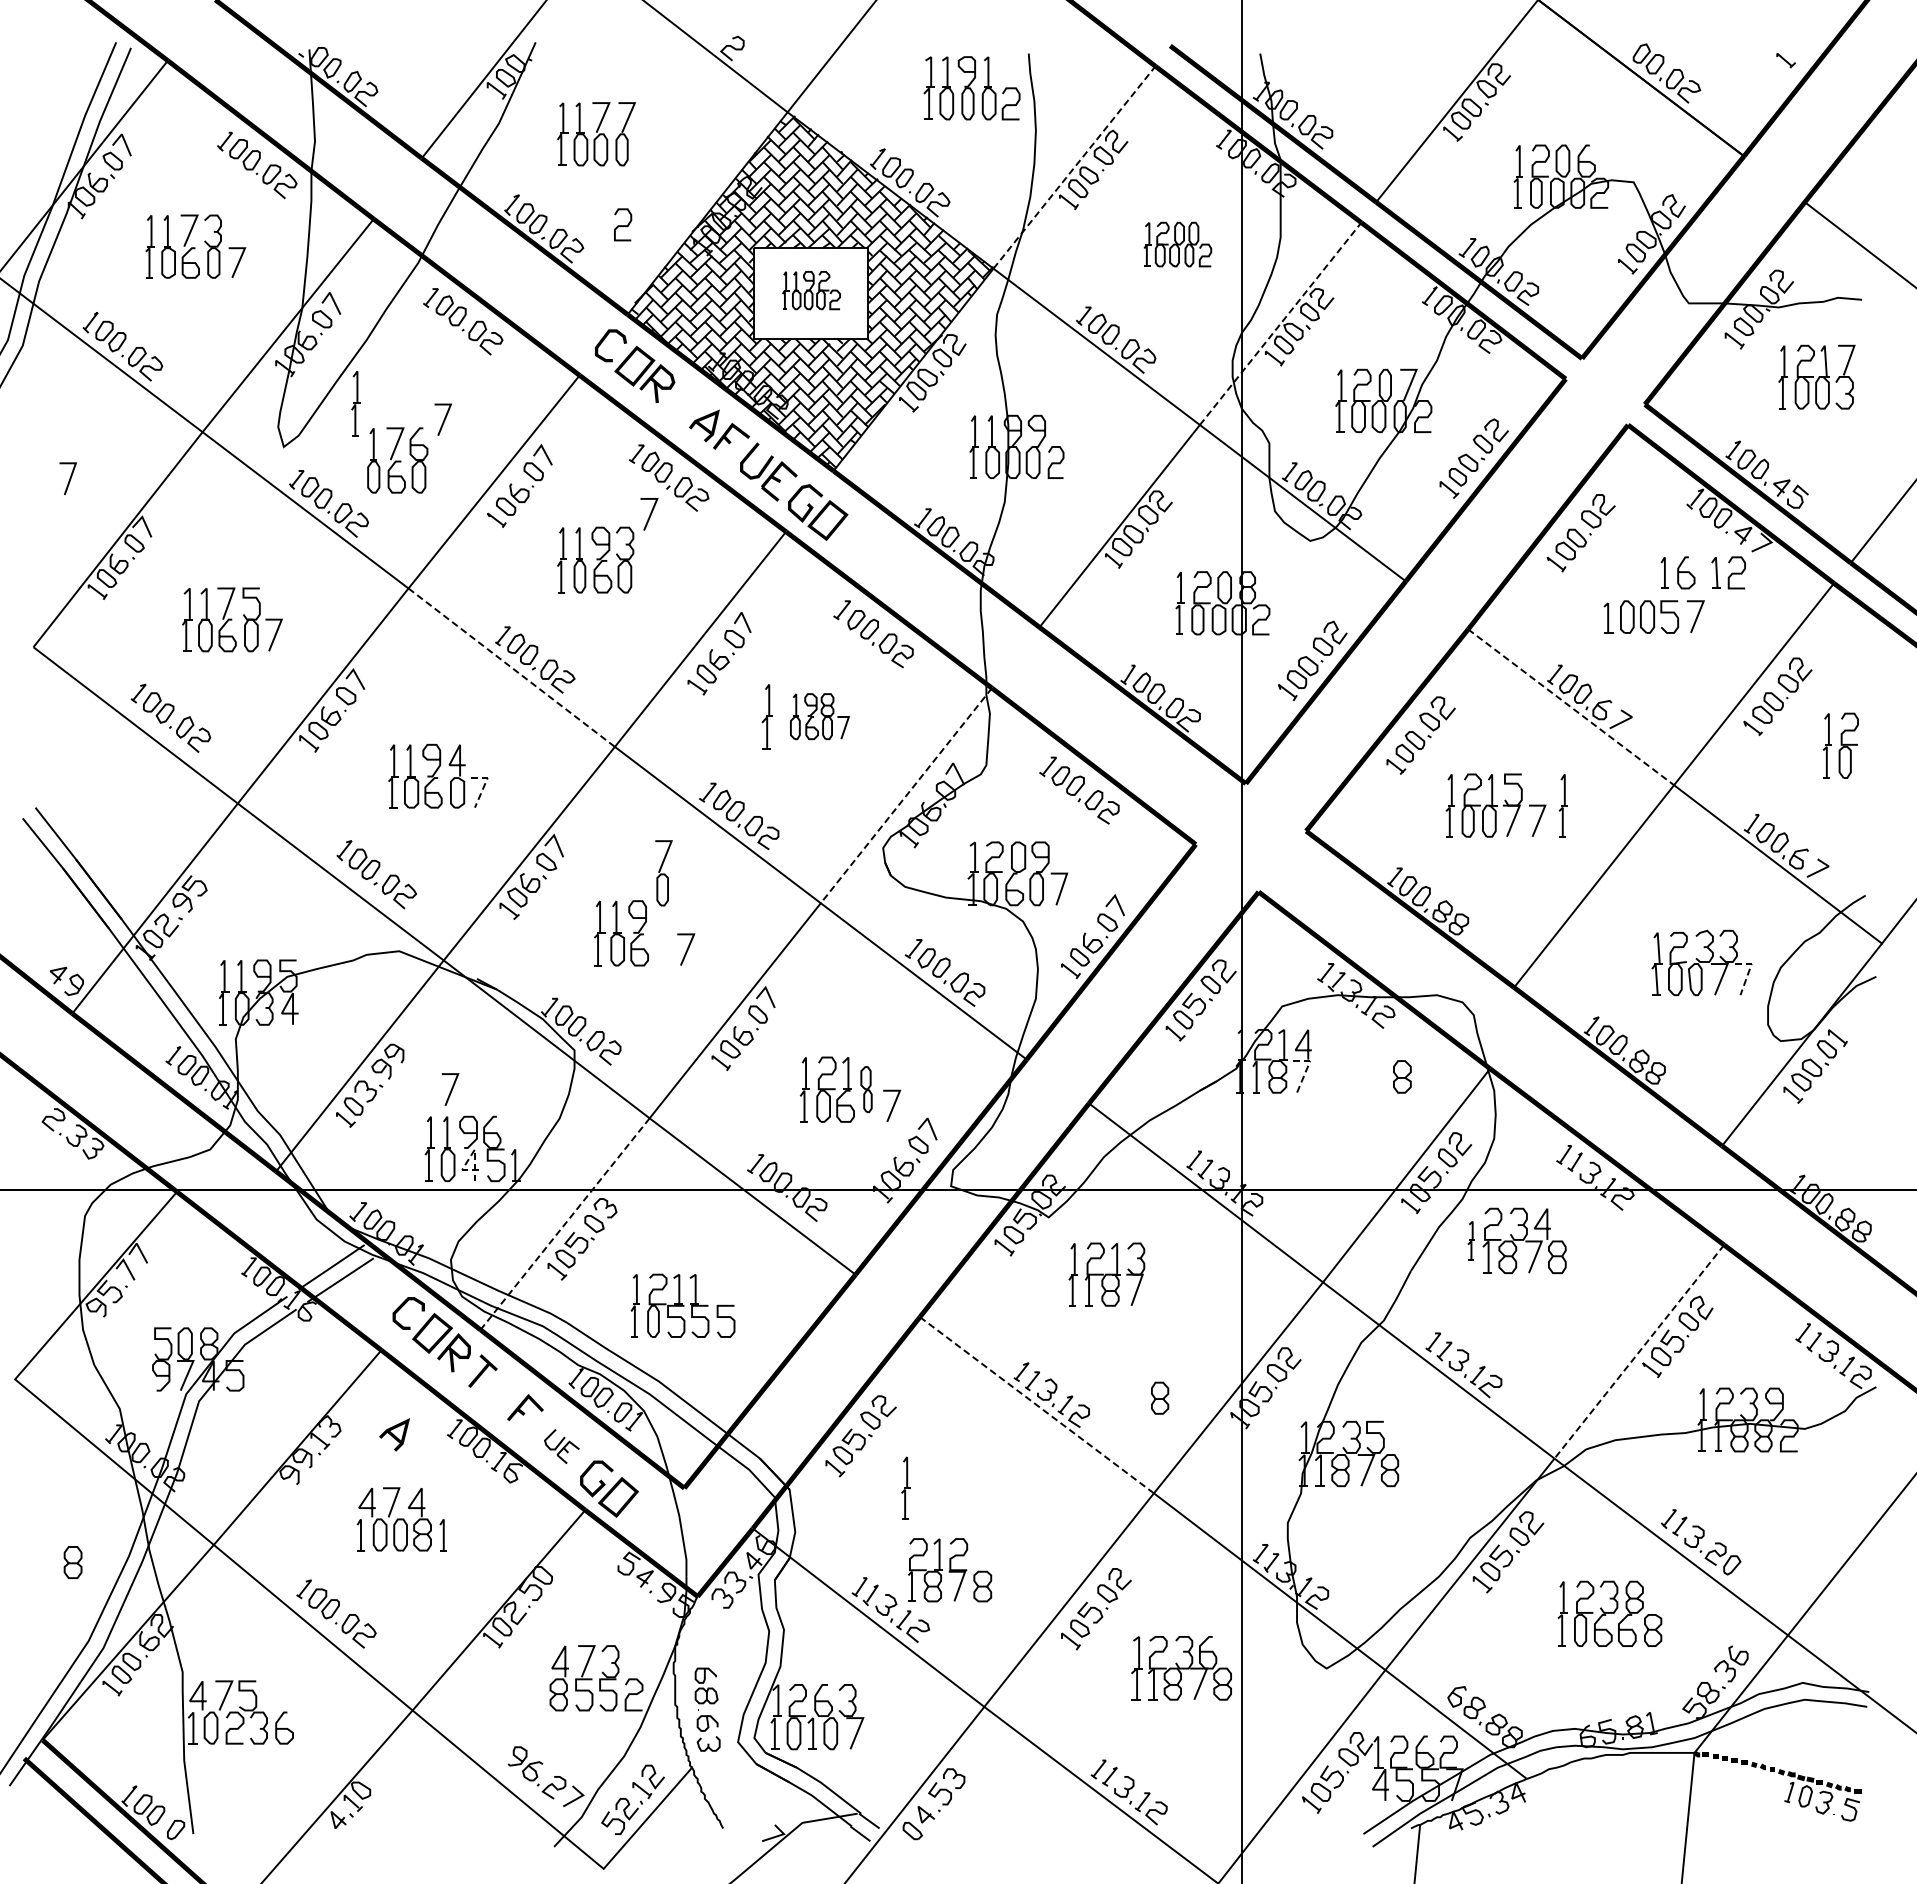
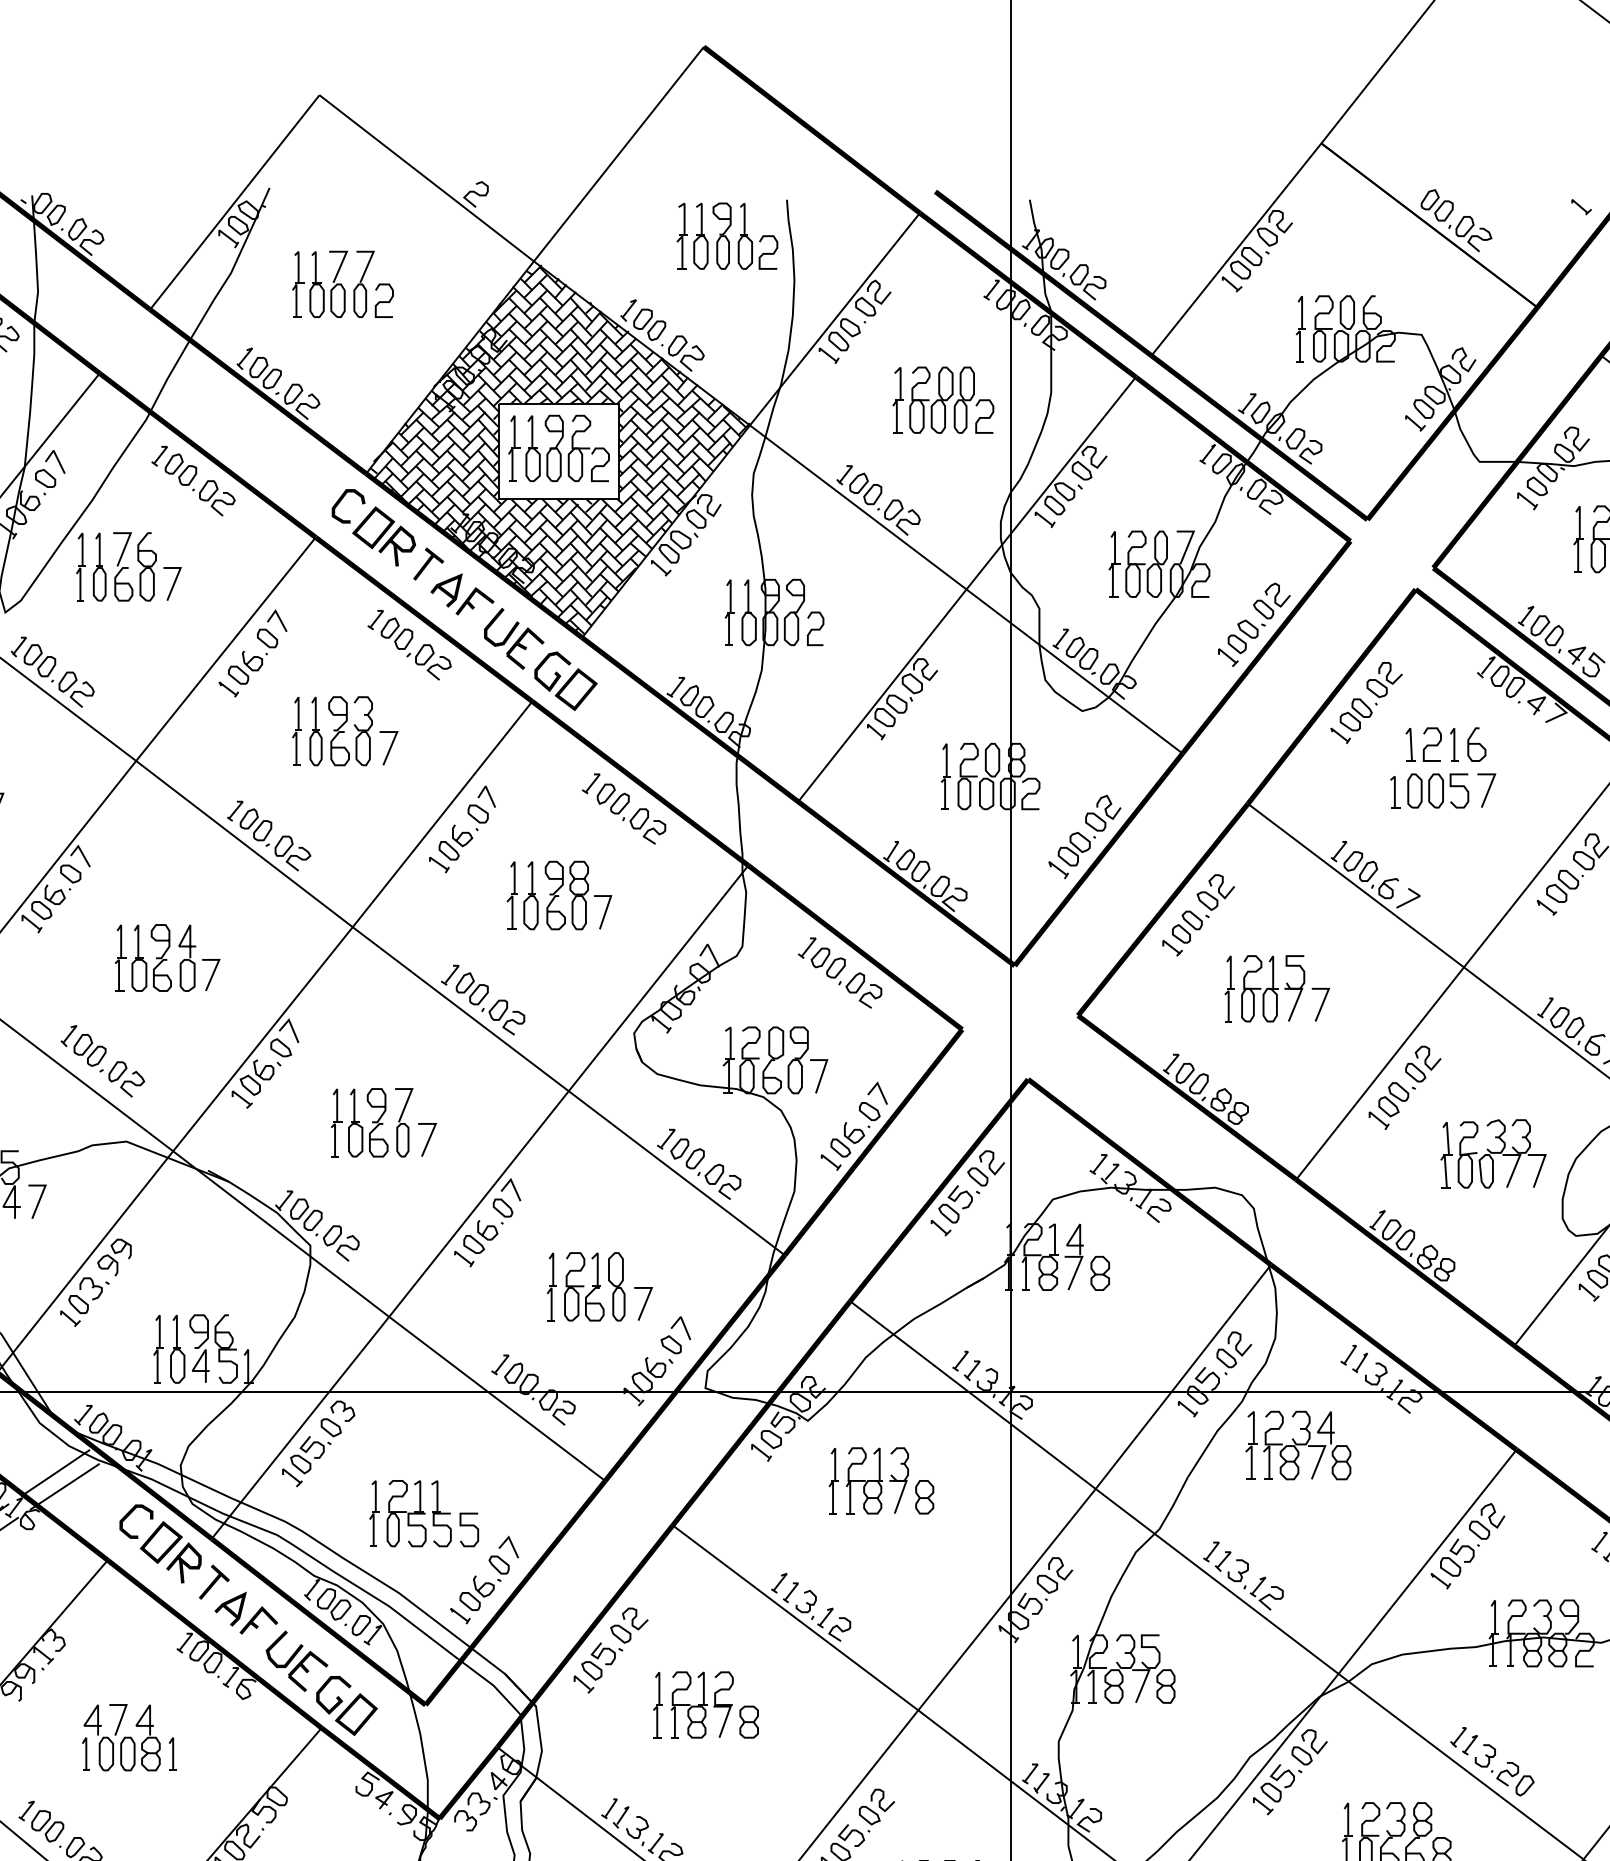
line: (1074, 167) -> (834, 319), dashed -> solid
curve: (623, 225) -> (384, 301), moved
part: (1177, 244) -> (943, 400), size x1.43
part: (811, 290) -> (558, 448), size x1.67
line: (1280, 323) -> (1051, 482), dashed -> solid
part: (686, 400) -> (427, 563), added
part: (397, 460) -> (124, 566), moved
line: (649, 514) -> (389, 748), moved
part: (1728, 572) -> (1423, 744), moved
line: (512, 667) -> (245, 843), dashed -> solid
line: (1571, 707) -> (1356, 885), dashed -> solid
part: (819, 716) -> (567, 895), size x1.43
line: (484, 785) -> (215, 967), dashed -> solid
line: (906, 796) -> (658, 979), dashed -> solid
part: (1562, 805) -> (1346, 988), removed
part: (663, 873) -> (403, 1122), moved
part: (1617, 899) -> (1404, 1087), added
line: (1749, 971) -> (1543, 1162), dashed -> solid
line: (1306, 1069) -> (1078, 1265), dashed -> solid
curve: (1402, 1077) -> (1100, 1274), moved
line: (451, 1089) -> (38, 1201), moved
part: (866, 1089) -> (616, 1286), size x1.43
line: (472, 1153) -> (203, 1353), dashed -> solid
line: (564, 1224) -> (299, 1428), dashed -> solid
part: (1470, 1240) -> (1250, 1445), size x1.67
line: (1639, 1352) -> (1427, 1562), dashed -> solid
part: (740, 1368) -> (484, 1579), added
curve: (1160, 1398) -> (925, 1497), moved
line: (1037, 1405) -> (796, 1618), dashed -> solid
part: (394, 1434) -> (230, 1608), moved
part: (561, 1446) -> (296, 1661), size x1.67
part: (950, 1570) -> (715, 1705), moved

